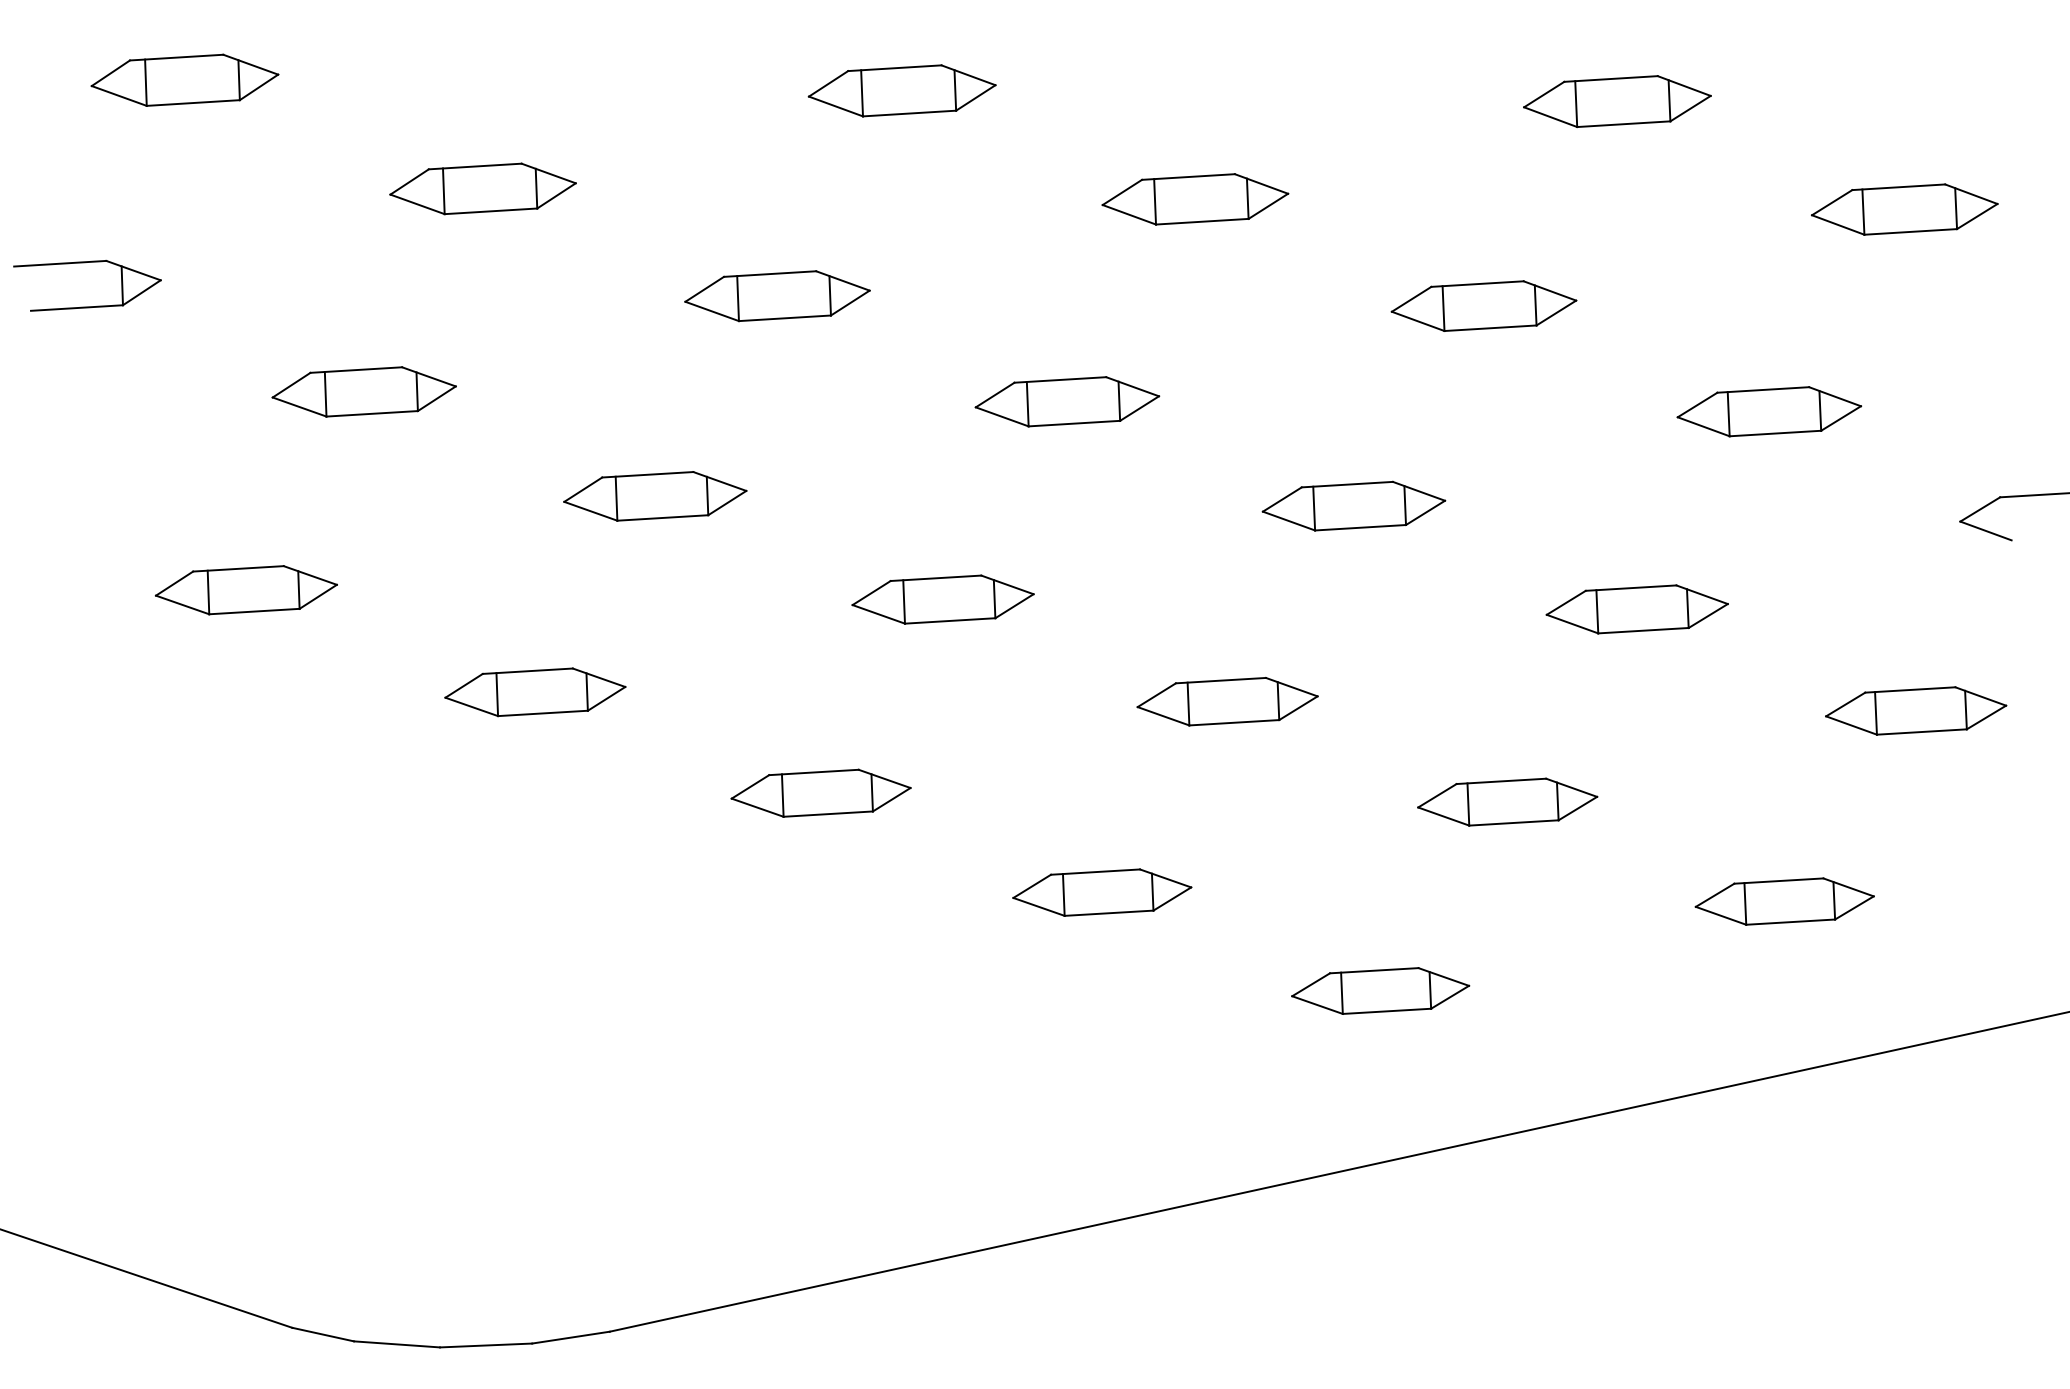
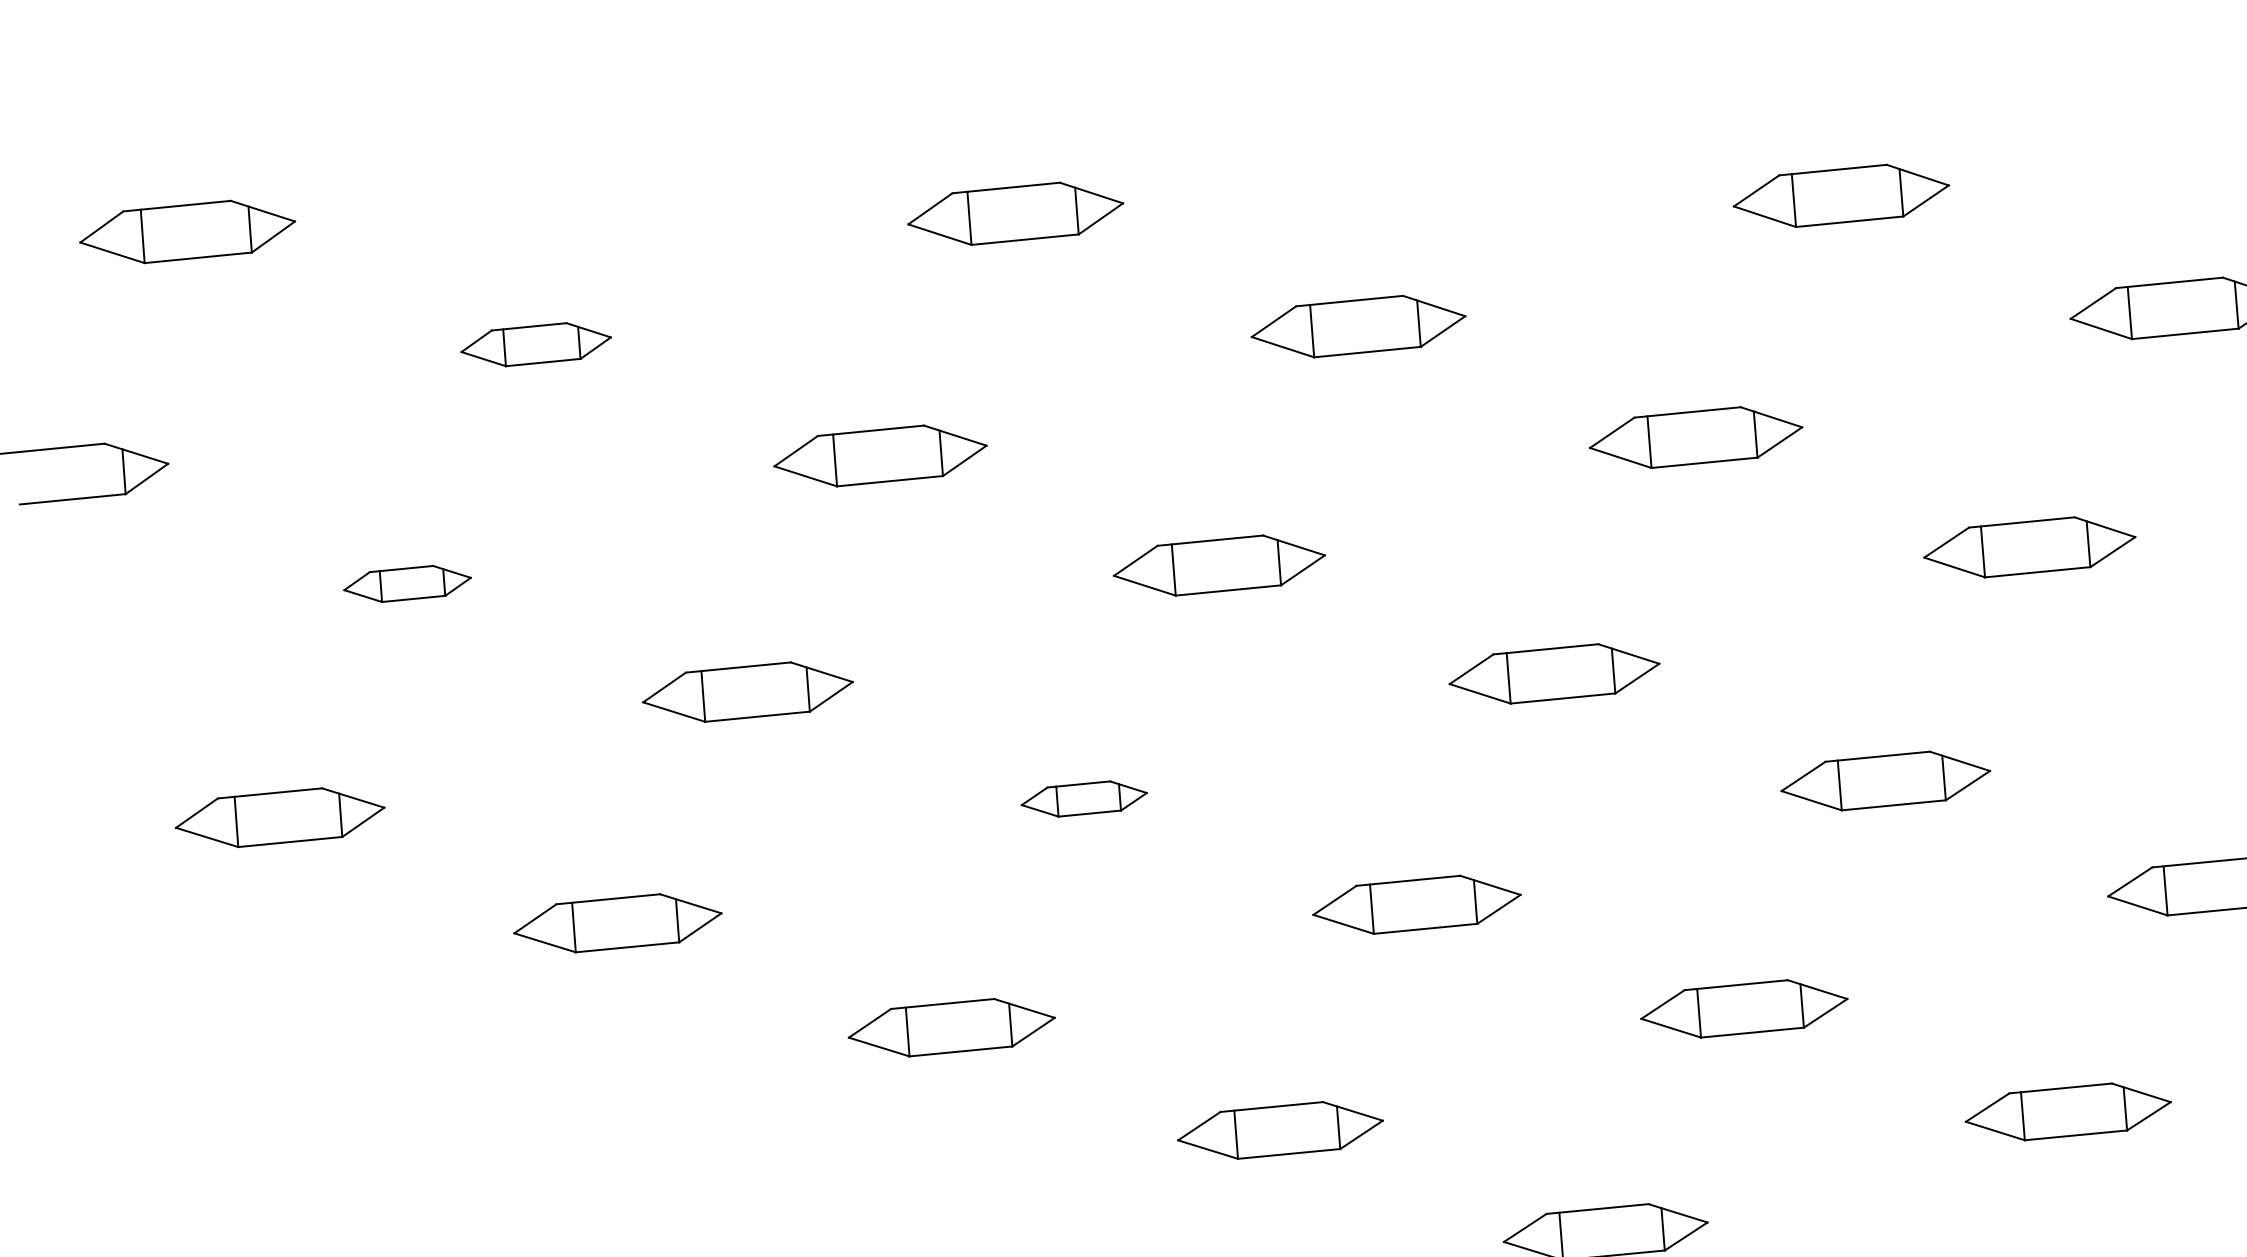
part: (482, 188) -> (535, 344), size x0.7
part: (363, 391) -> (406, 583), size x0.6
part: (942, 599) -> (1083, 798), size x0.6

